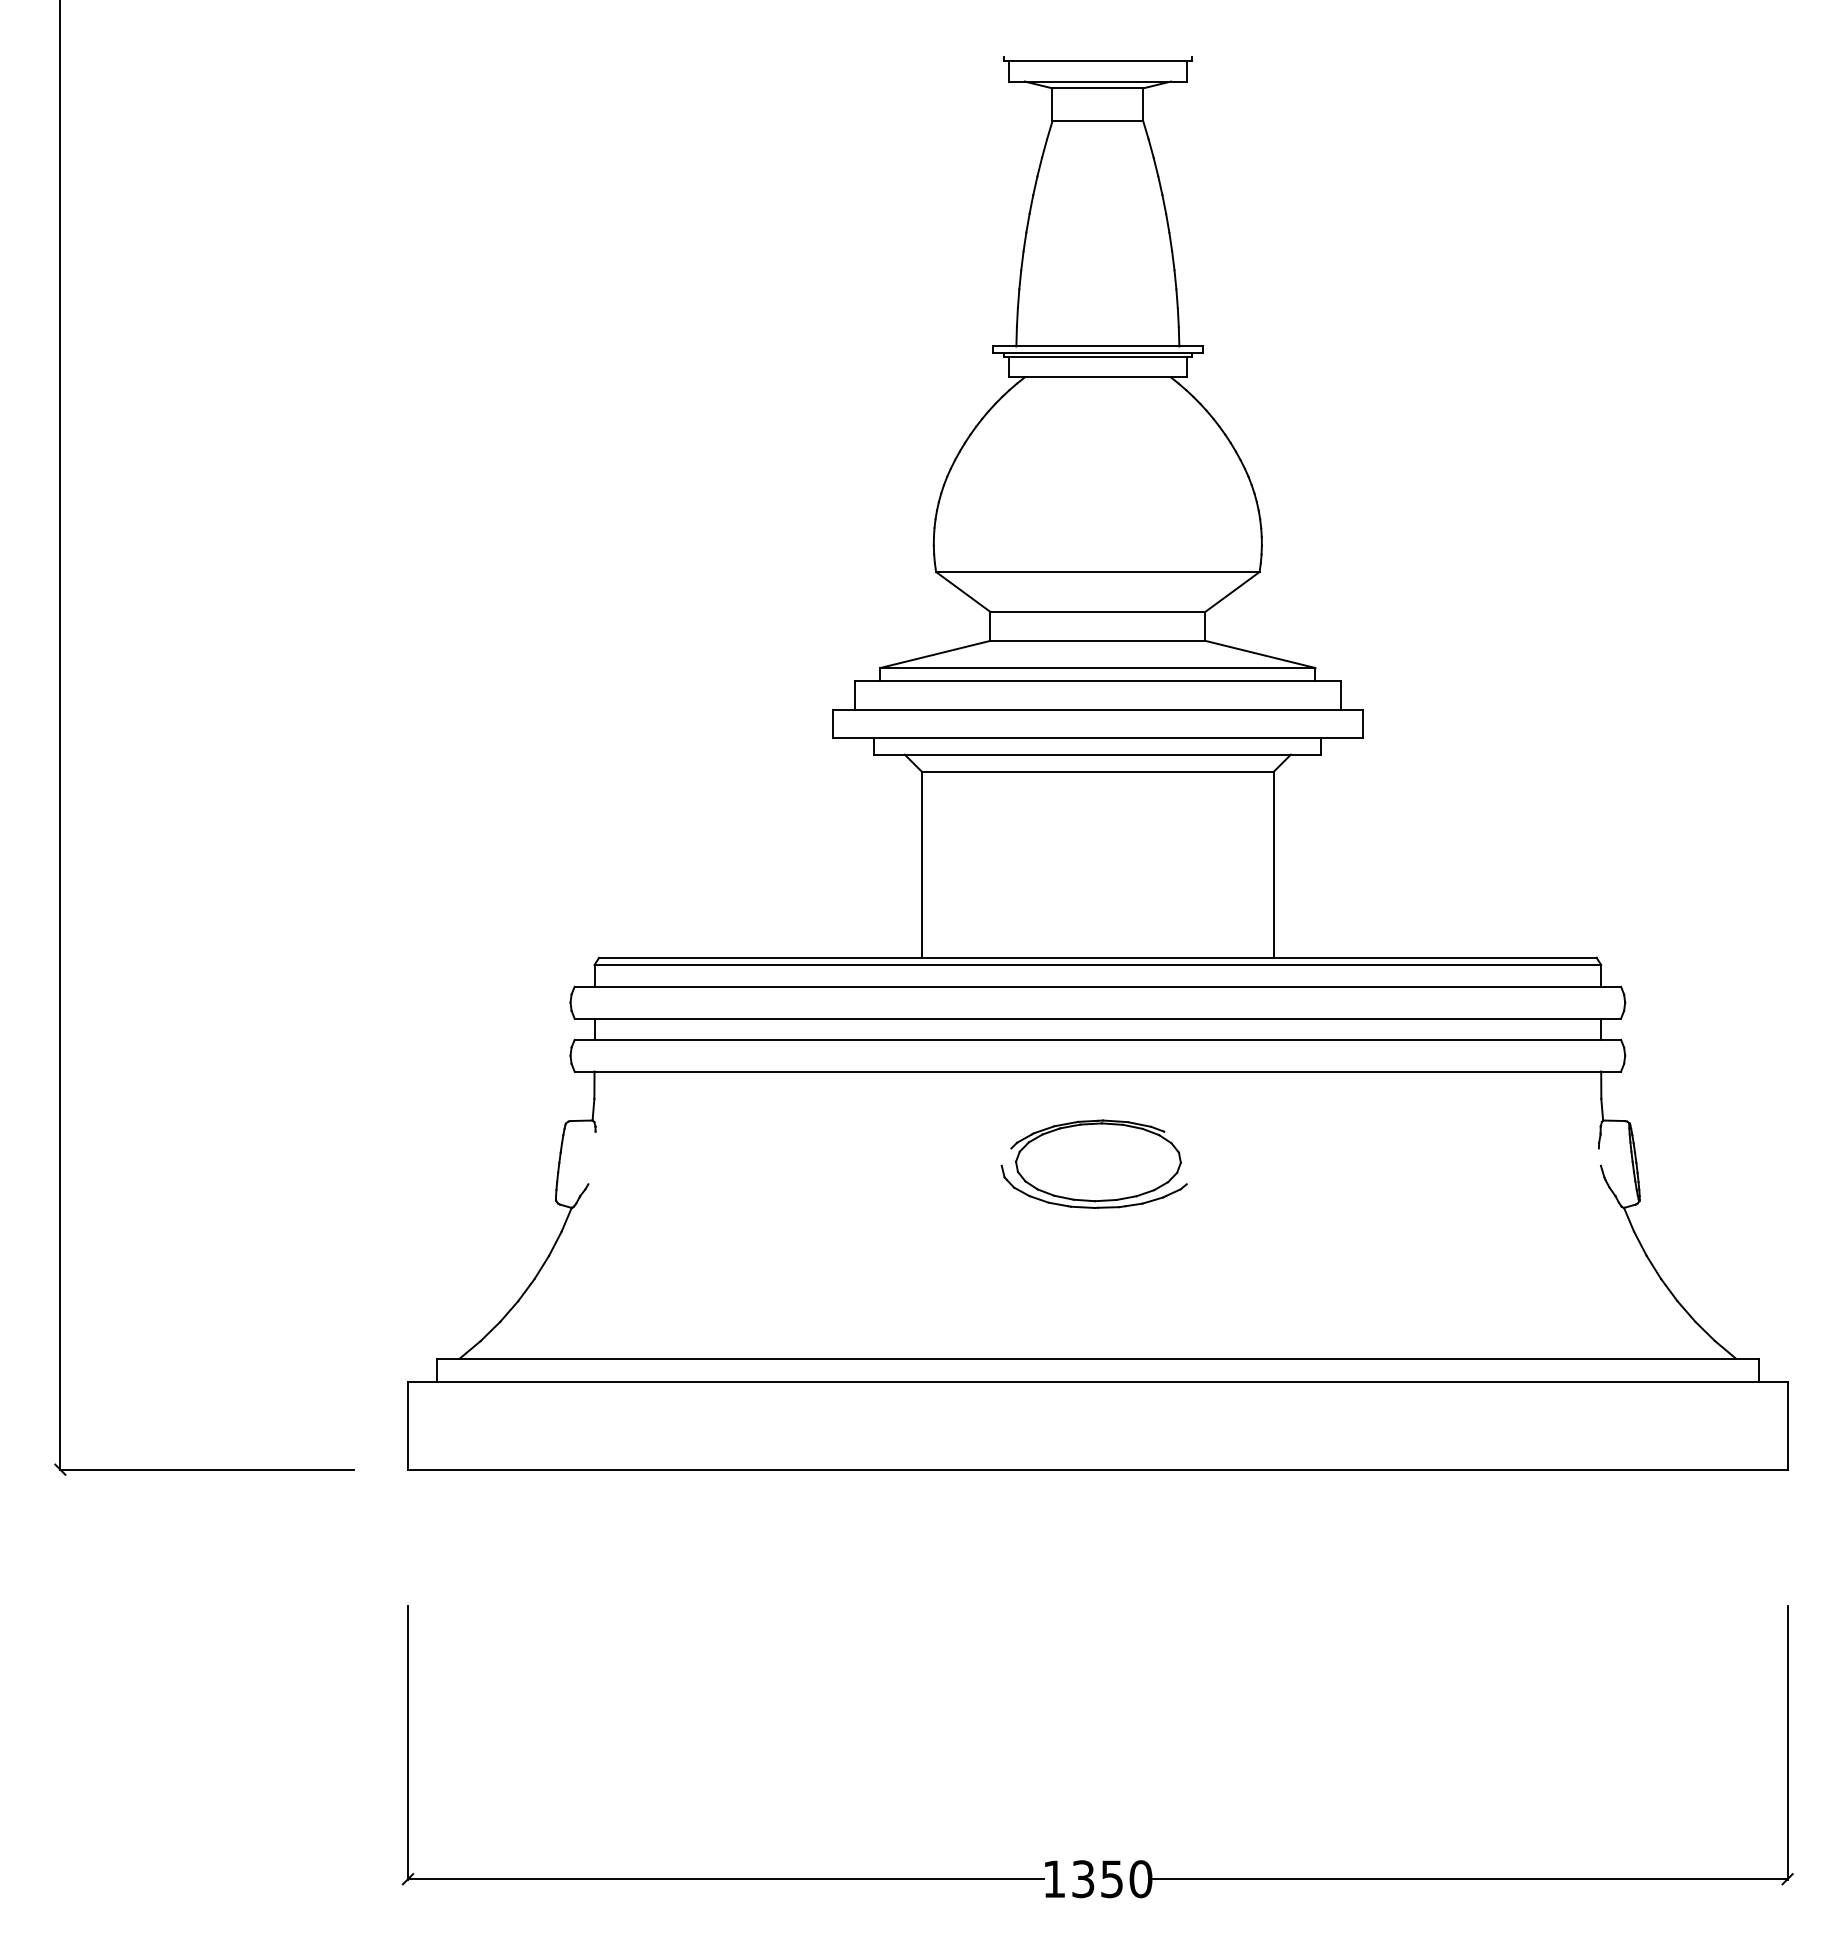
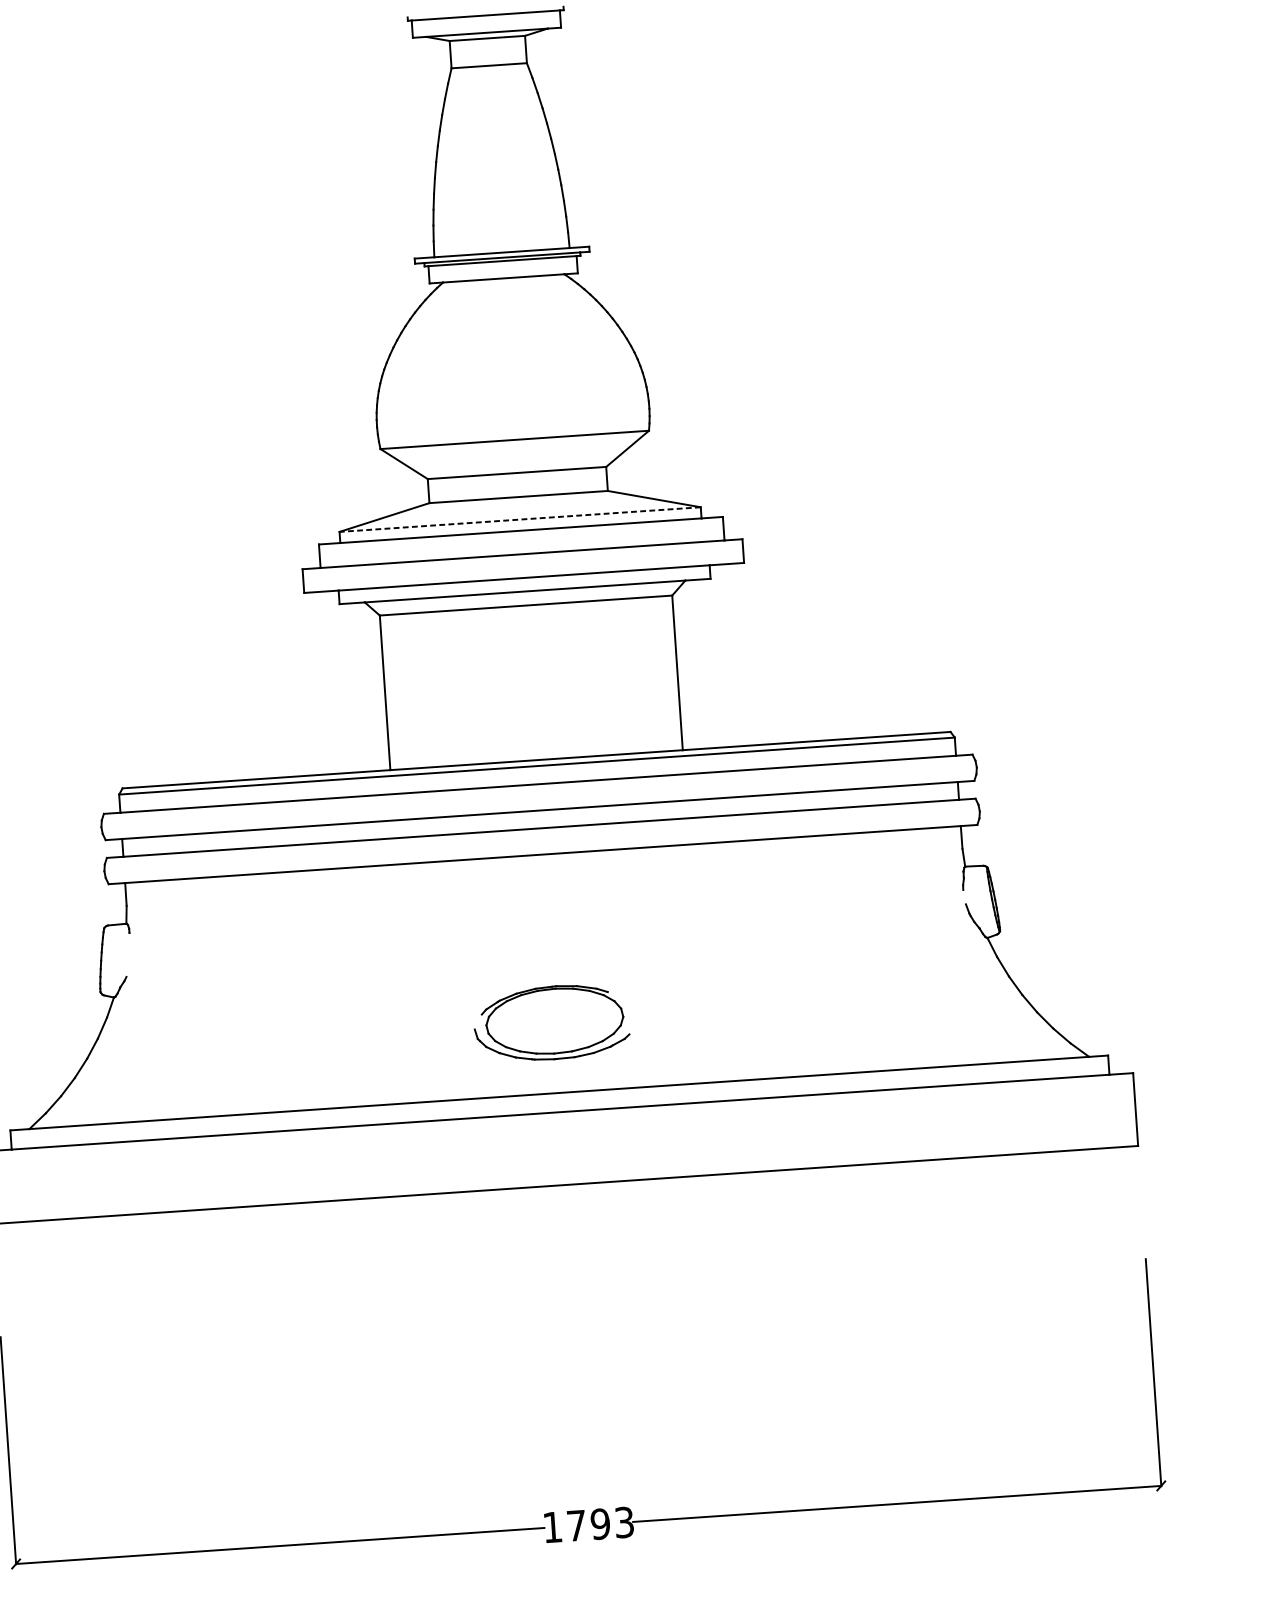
line: (1097, 668) -> (519, 520), solid -> dashed
part: (1093, 1163) -> (550, 1022), moved
text: (1112, 1879) -> (600, 1524), 1350 -> 1793

